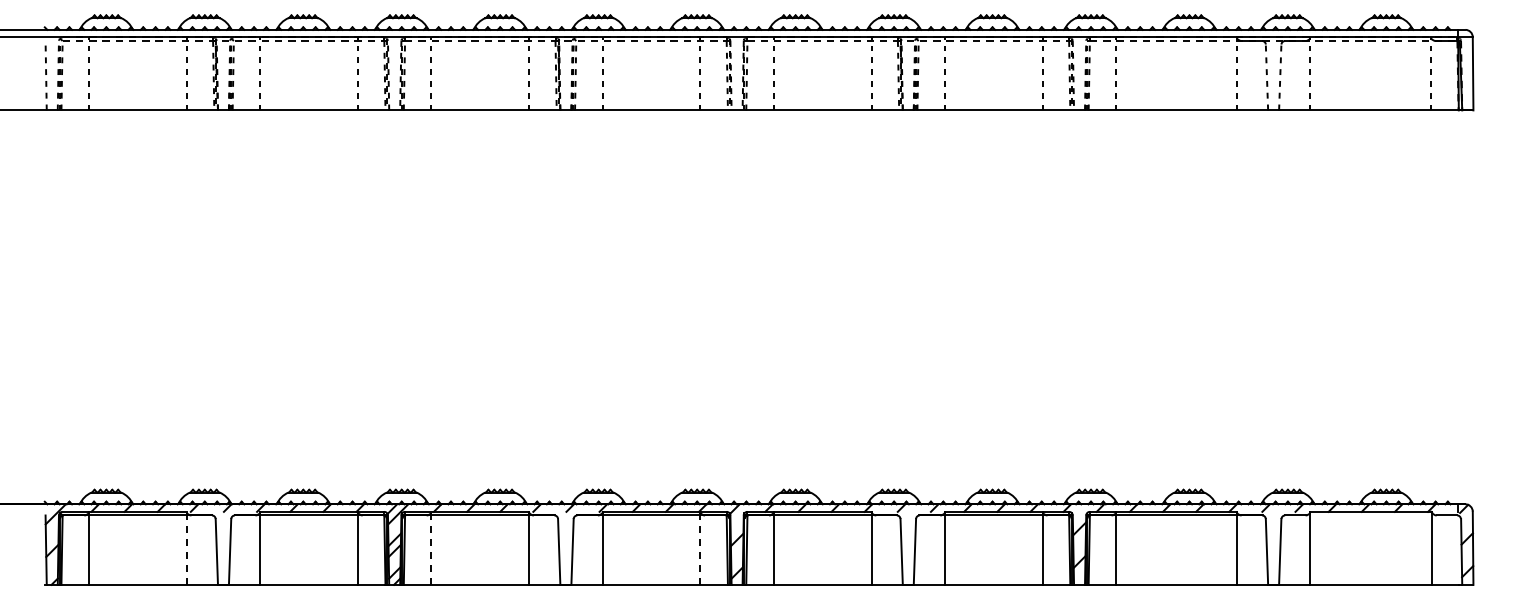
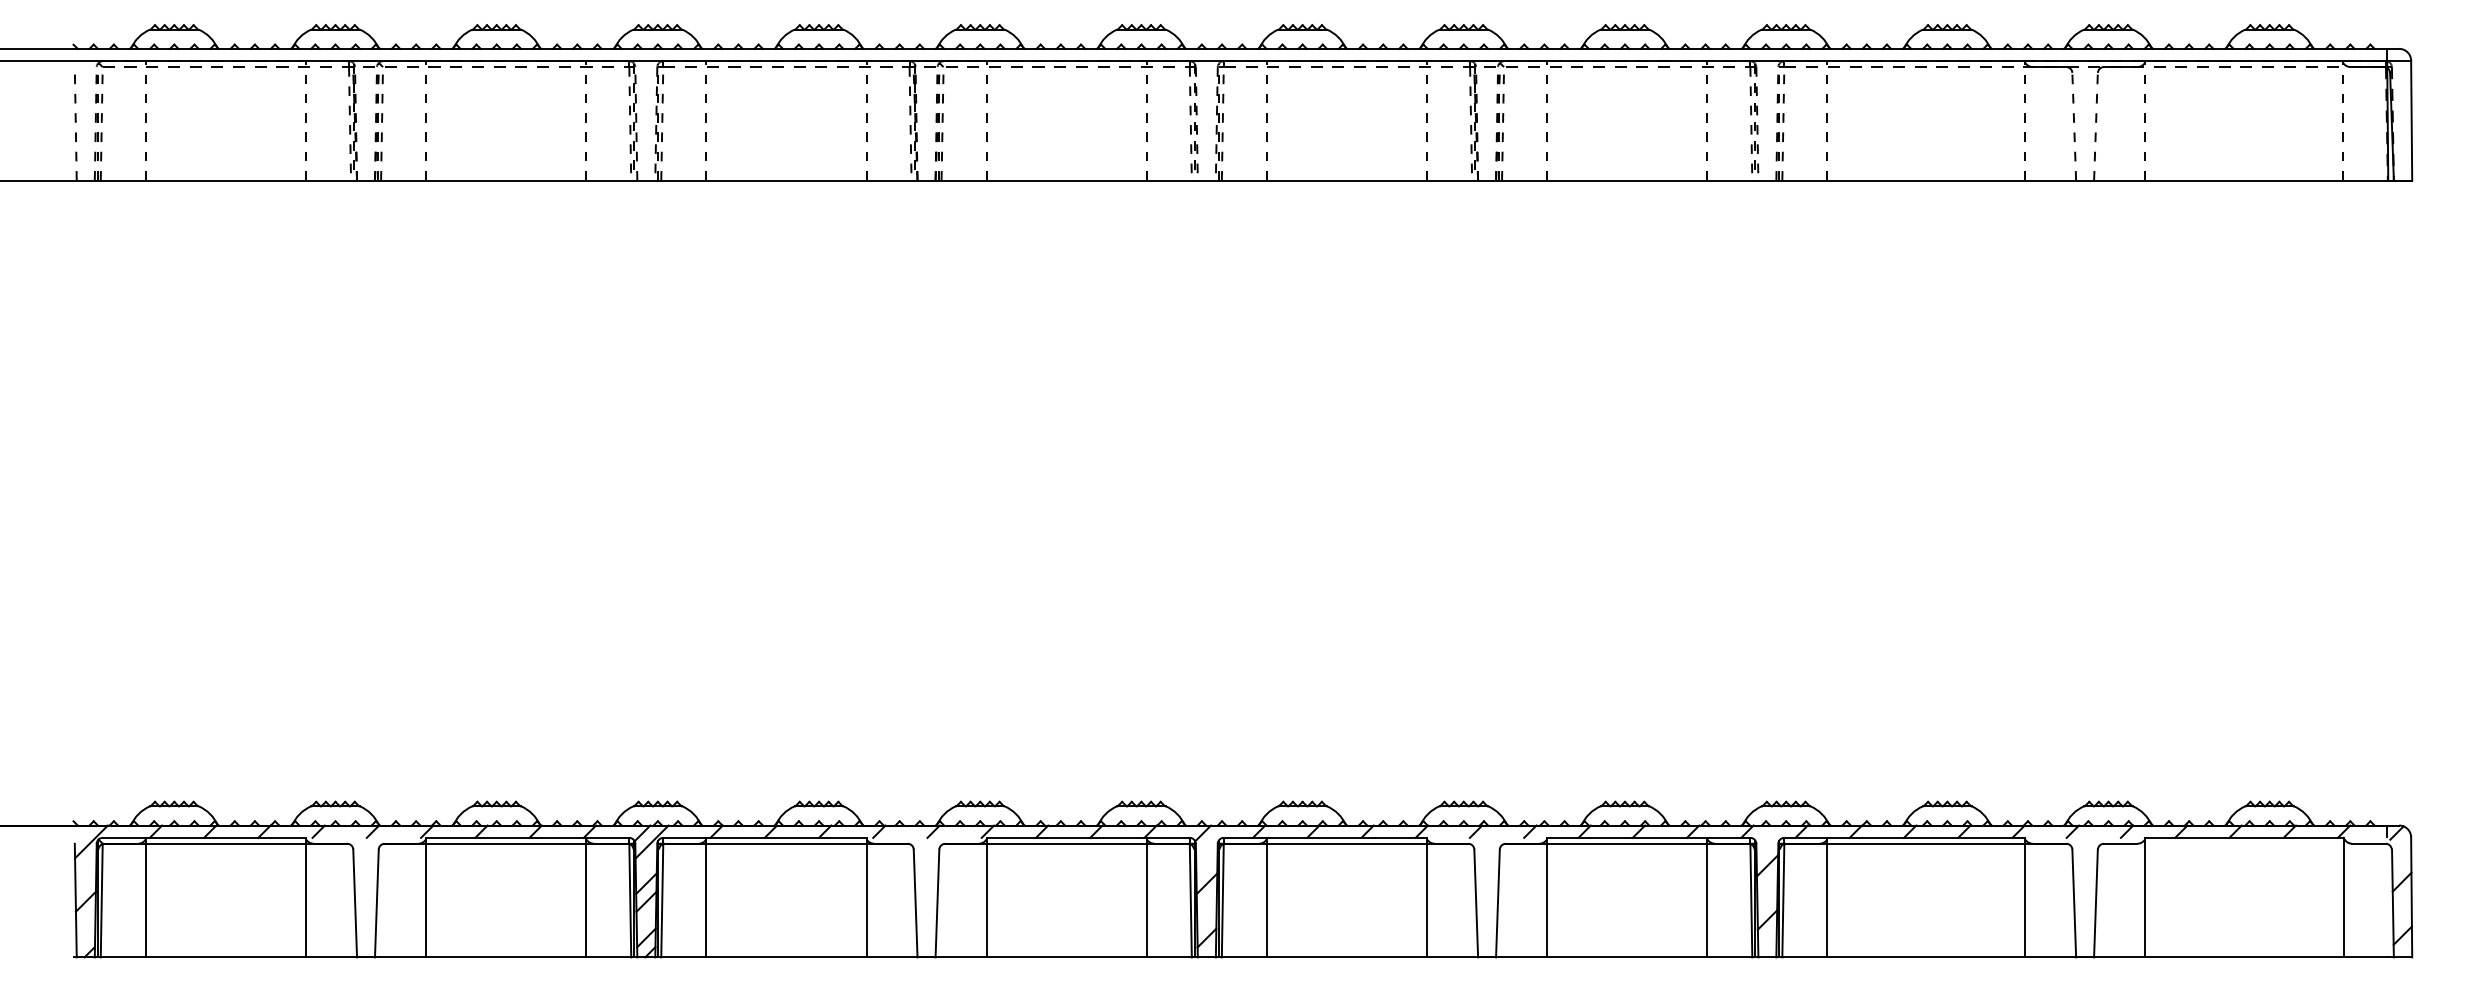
line: (186, 547) -> (305, 896), dashed -> solid
line: (431, 547) -> (706, 896), dashed -> solid
line: (700, 547) -> (1146, 896), dashed -> solid

